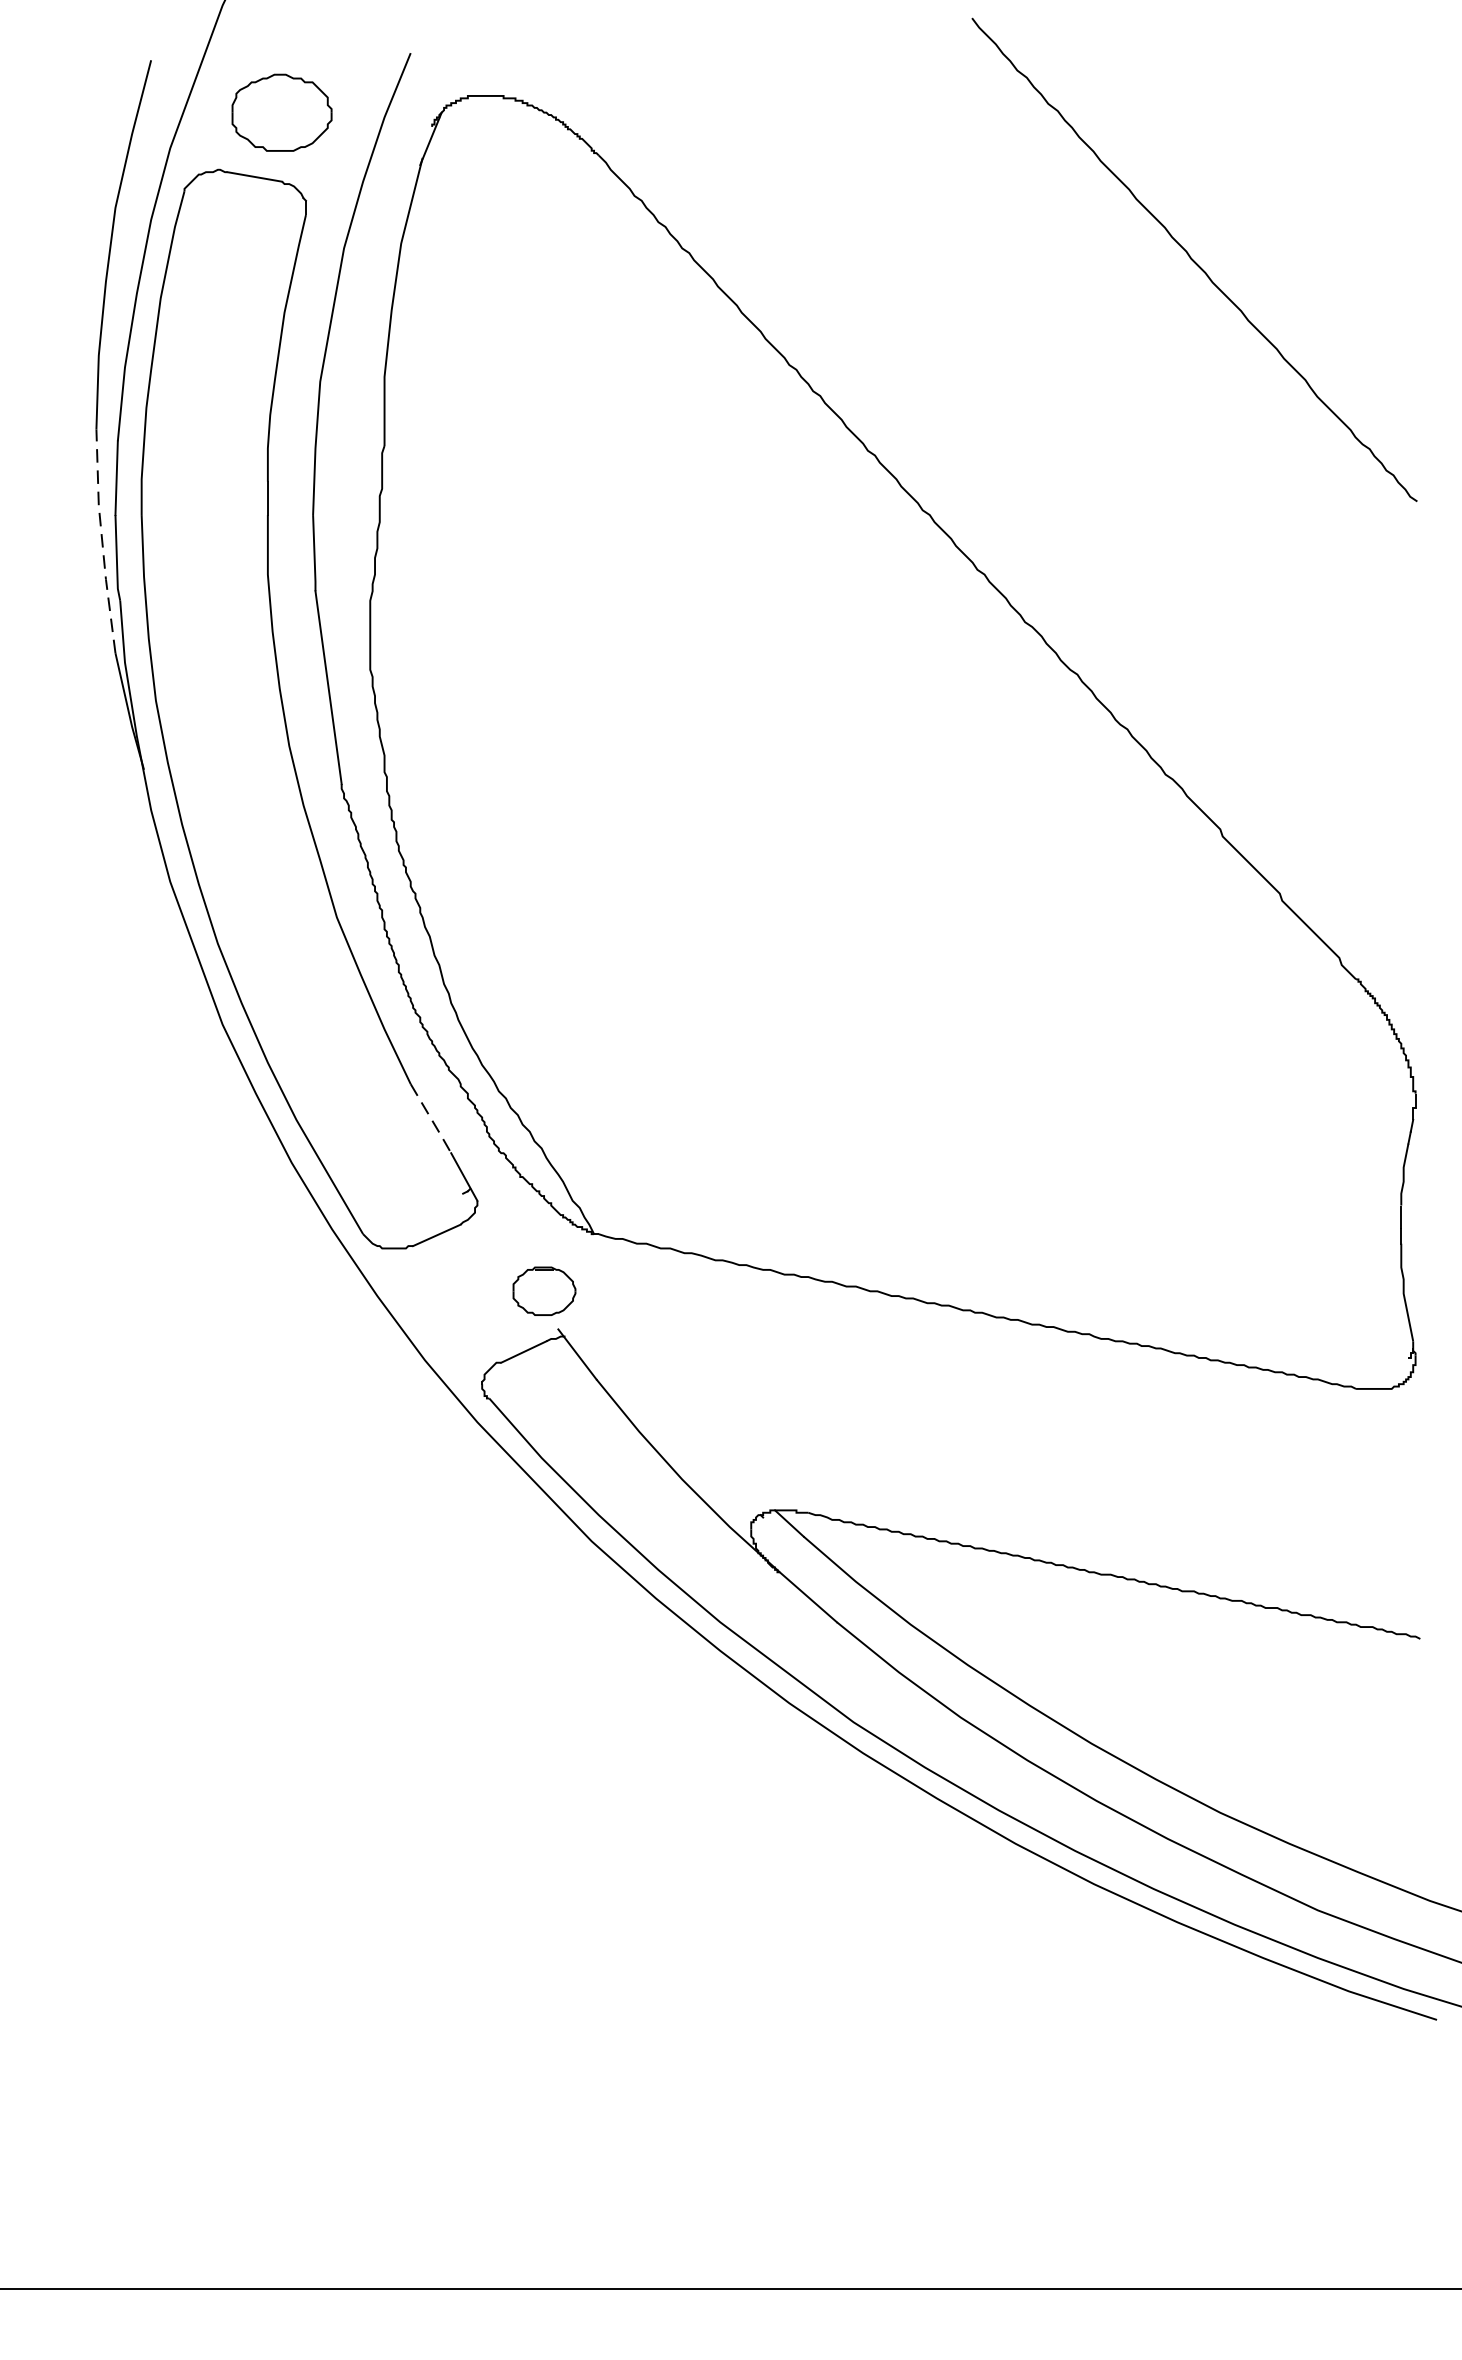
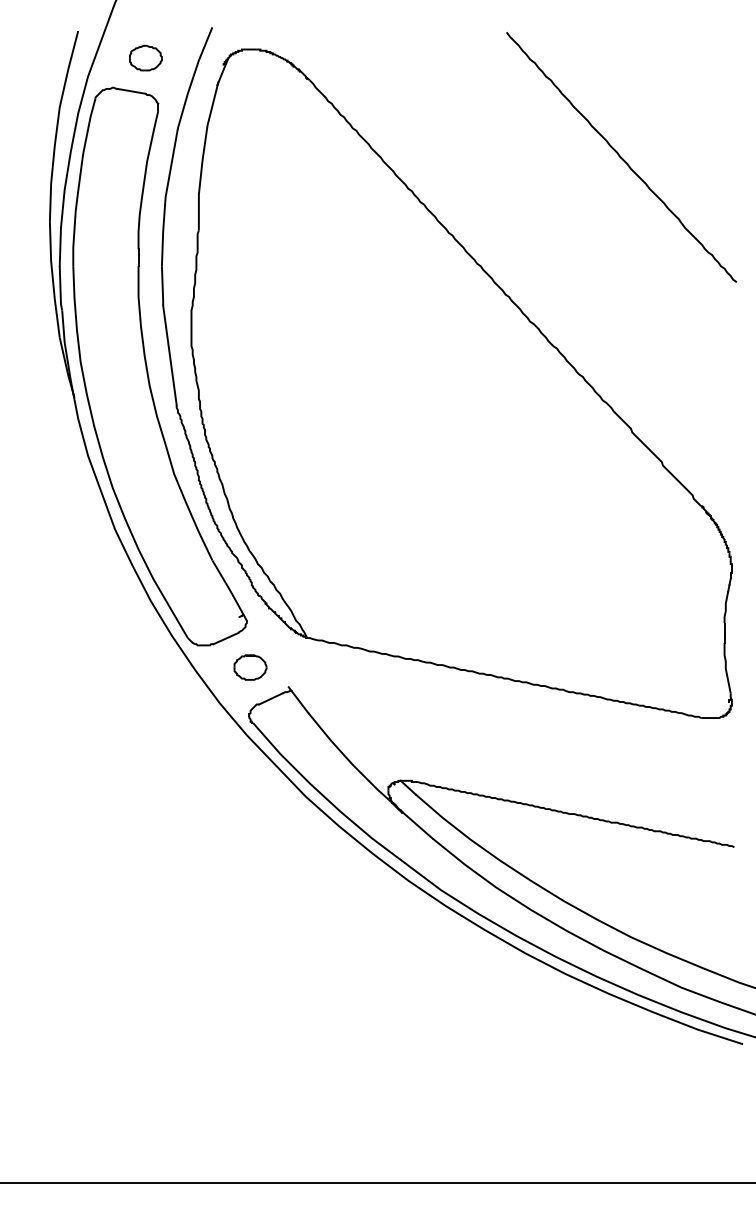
part: (281, 111) -> (145, 57), size x0.62
curve: (1194, 260) -> (621, 157), moved
line: (101, 540) -> (52, 279), dashed -> solid
line: (432, 1121) -> (223, 579), dashed -> solid
part: (544, 1291) -> (250, 667), moved

